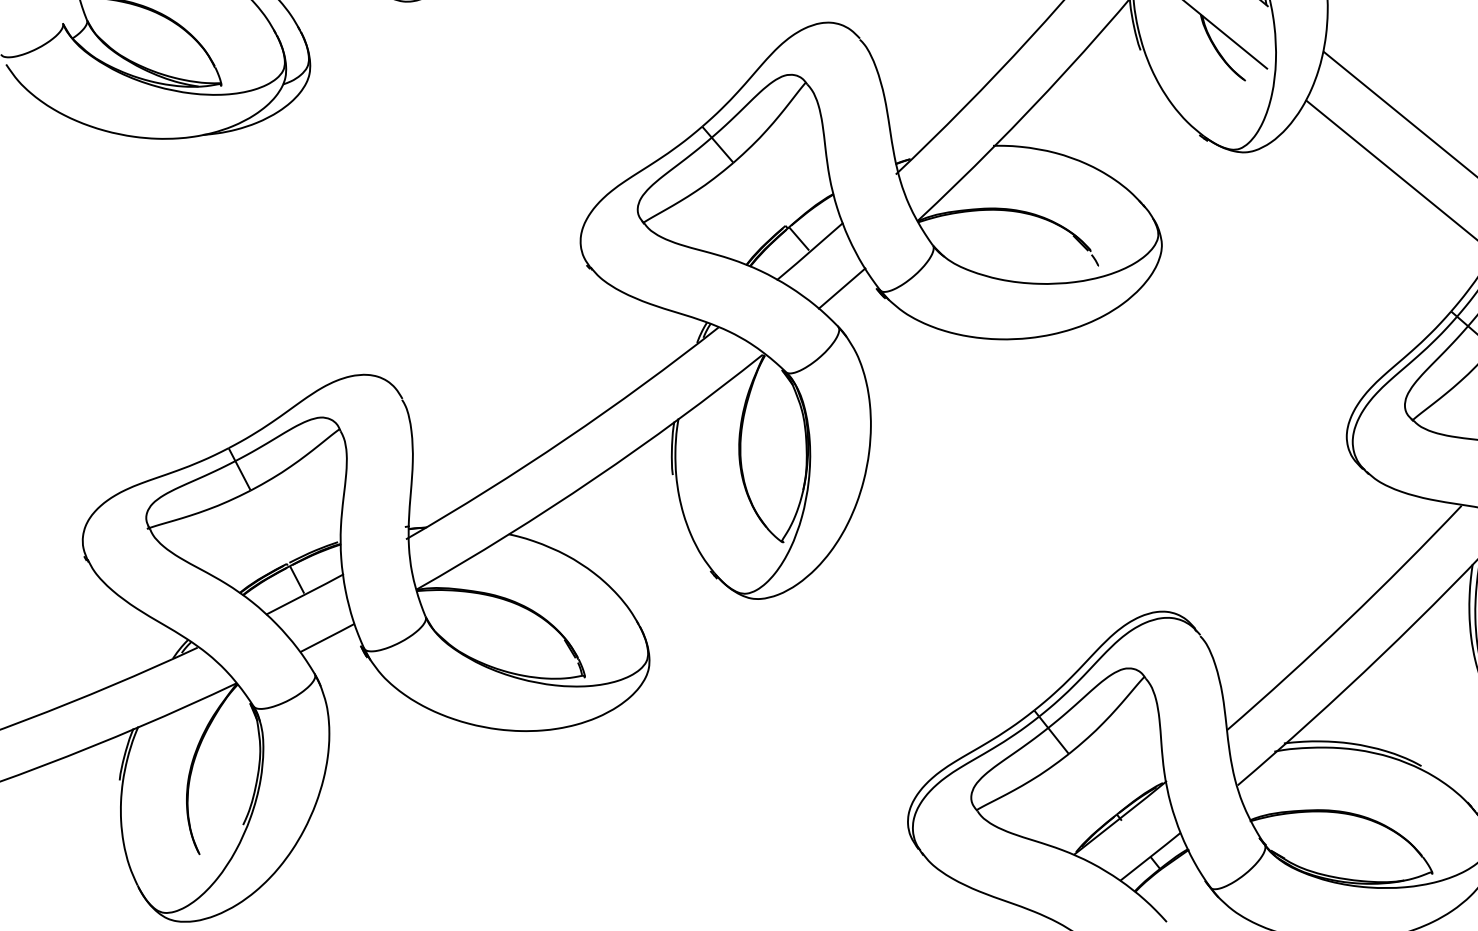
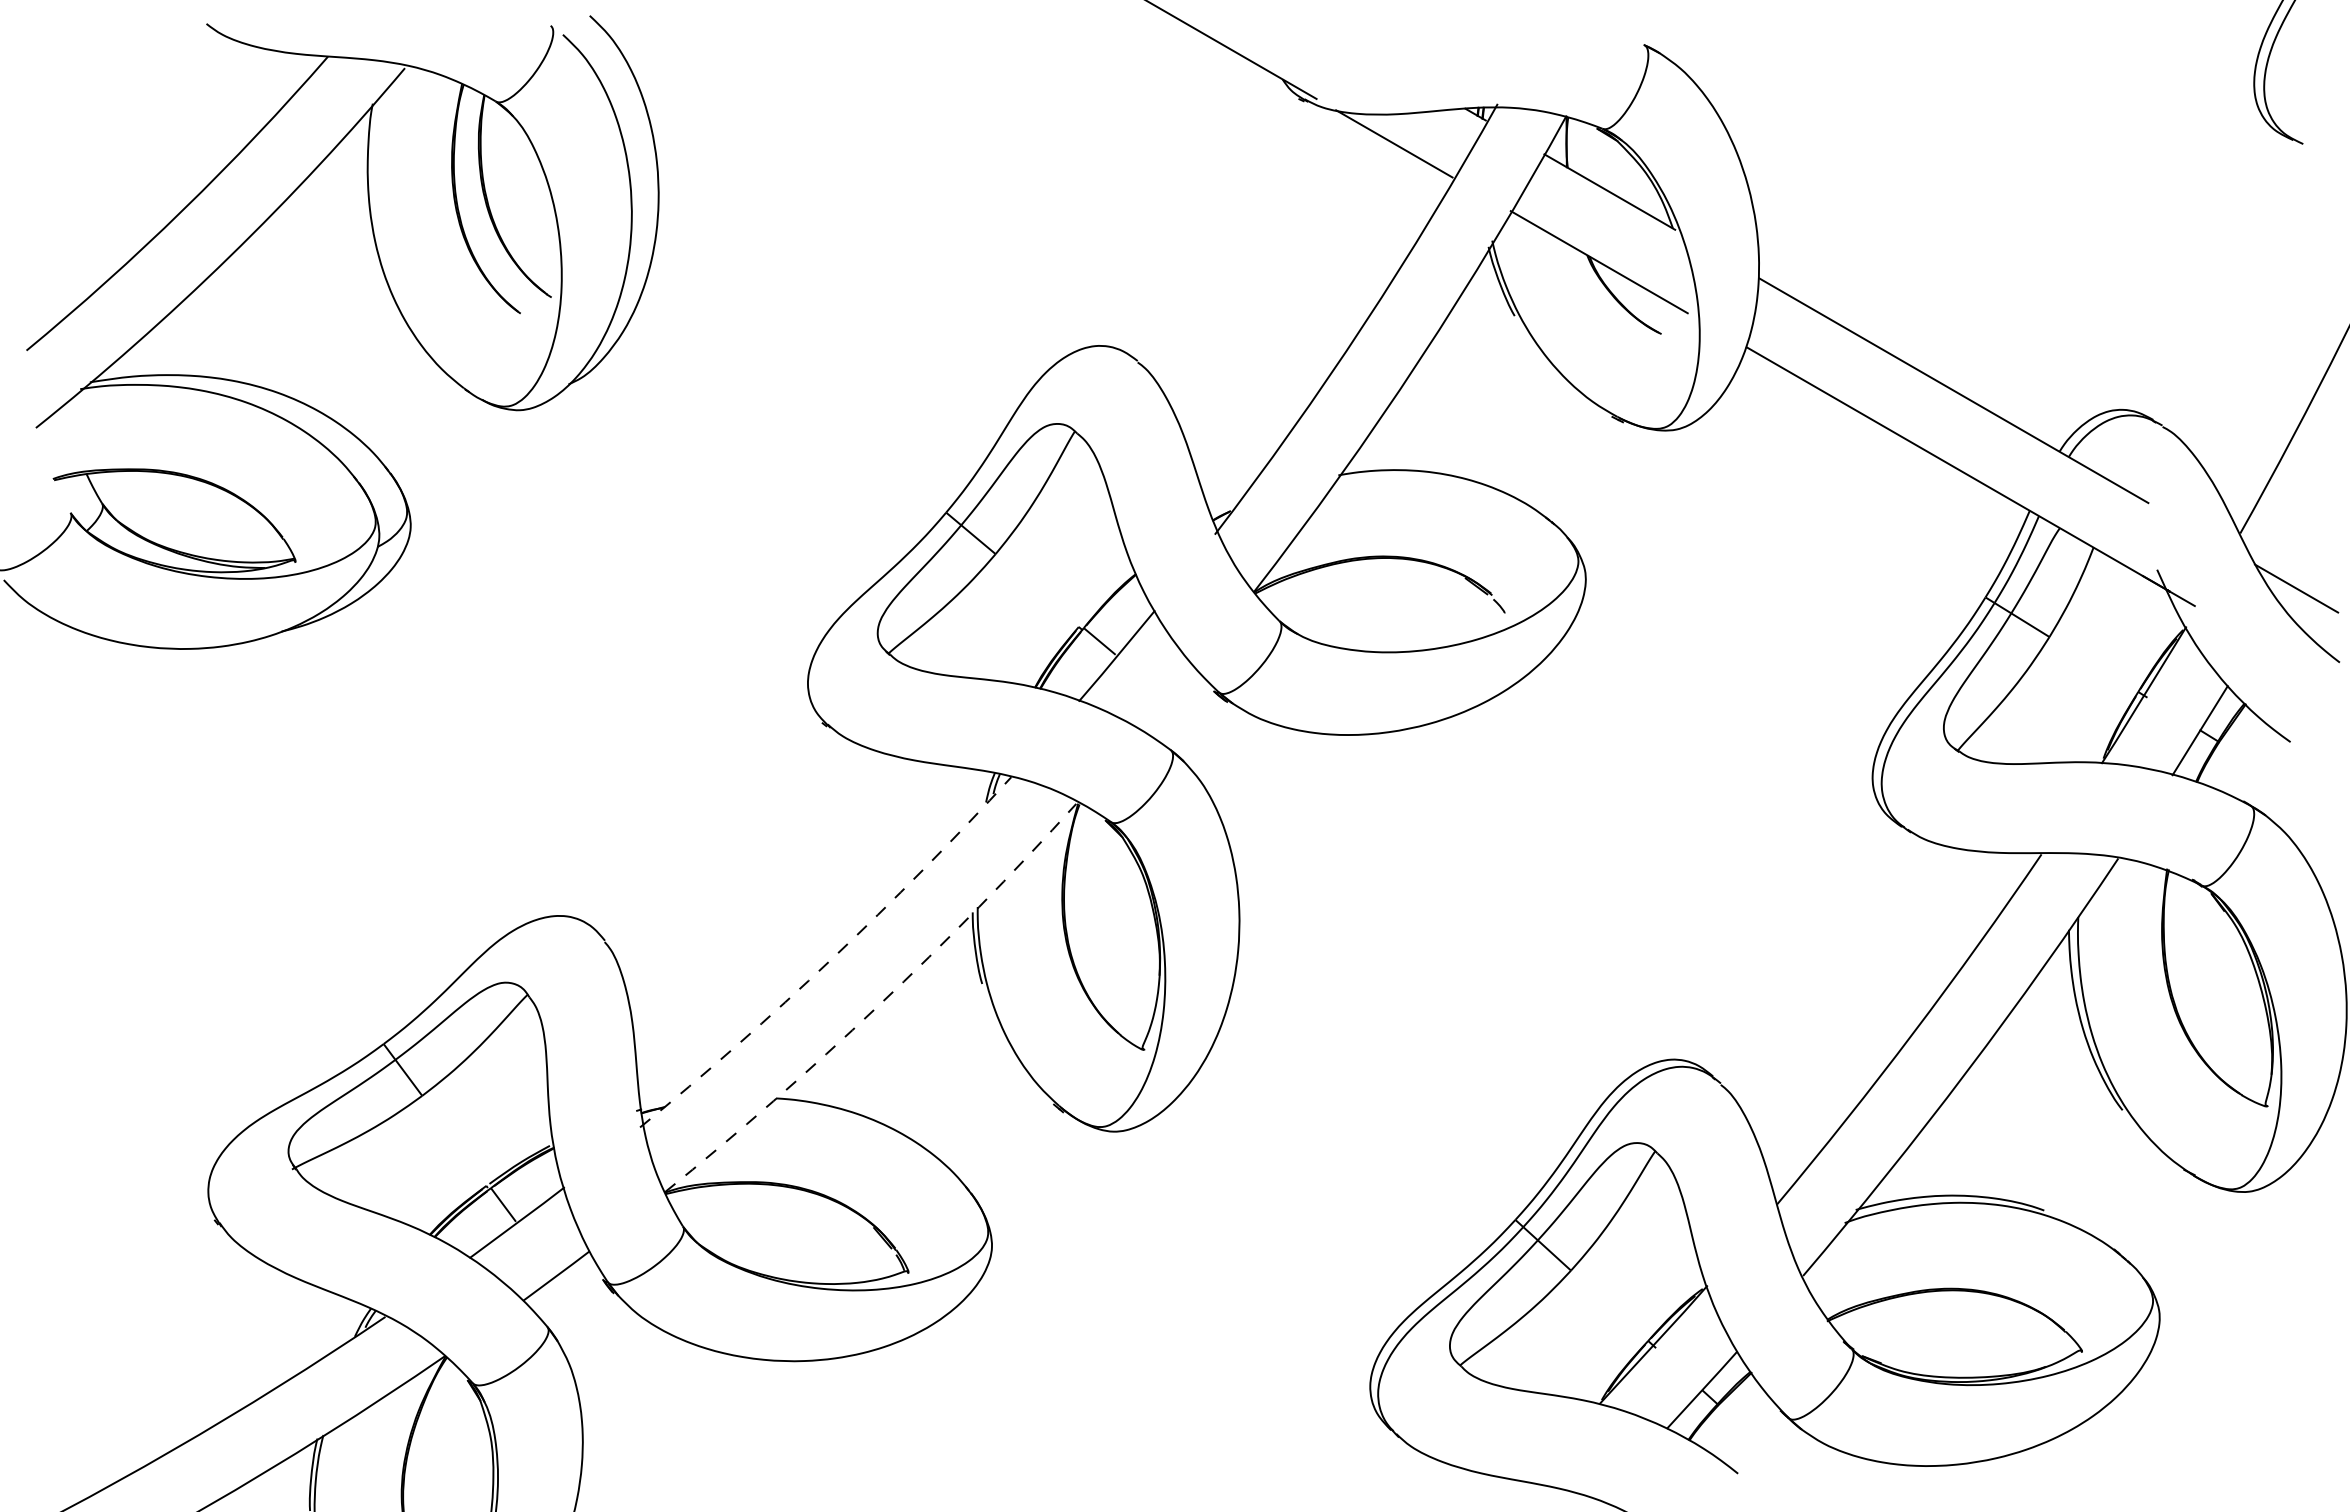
line: (841, 288) -> (1167, 698), removed
arc: (565, 439) -> (831, 959), solid -> dashed
arc: (594, 479) -> (878, 1006), solid -> dashed

